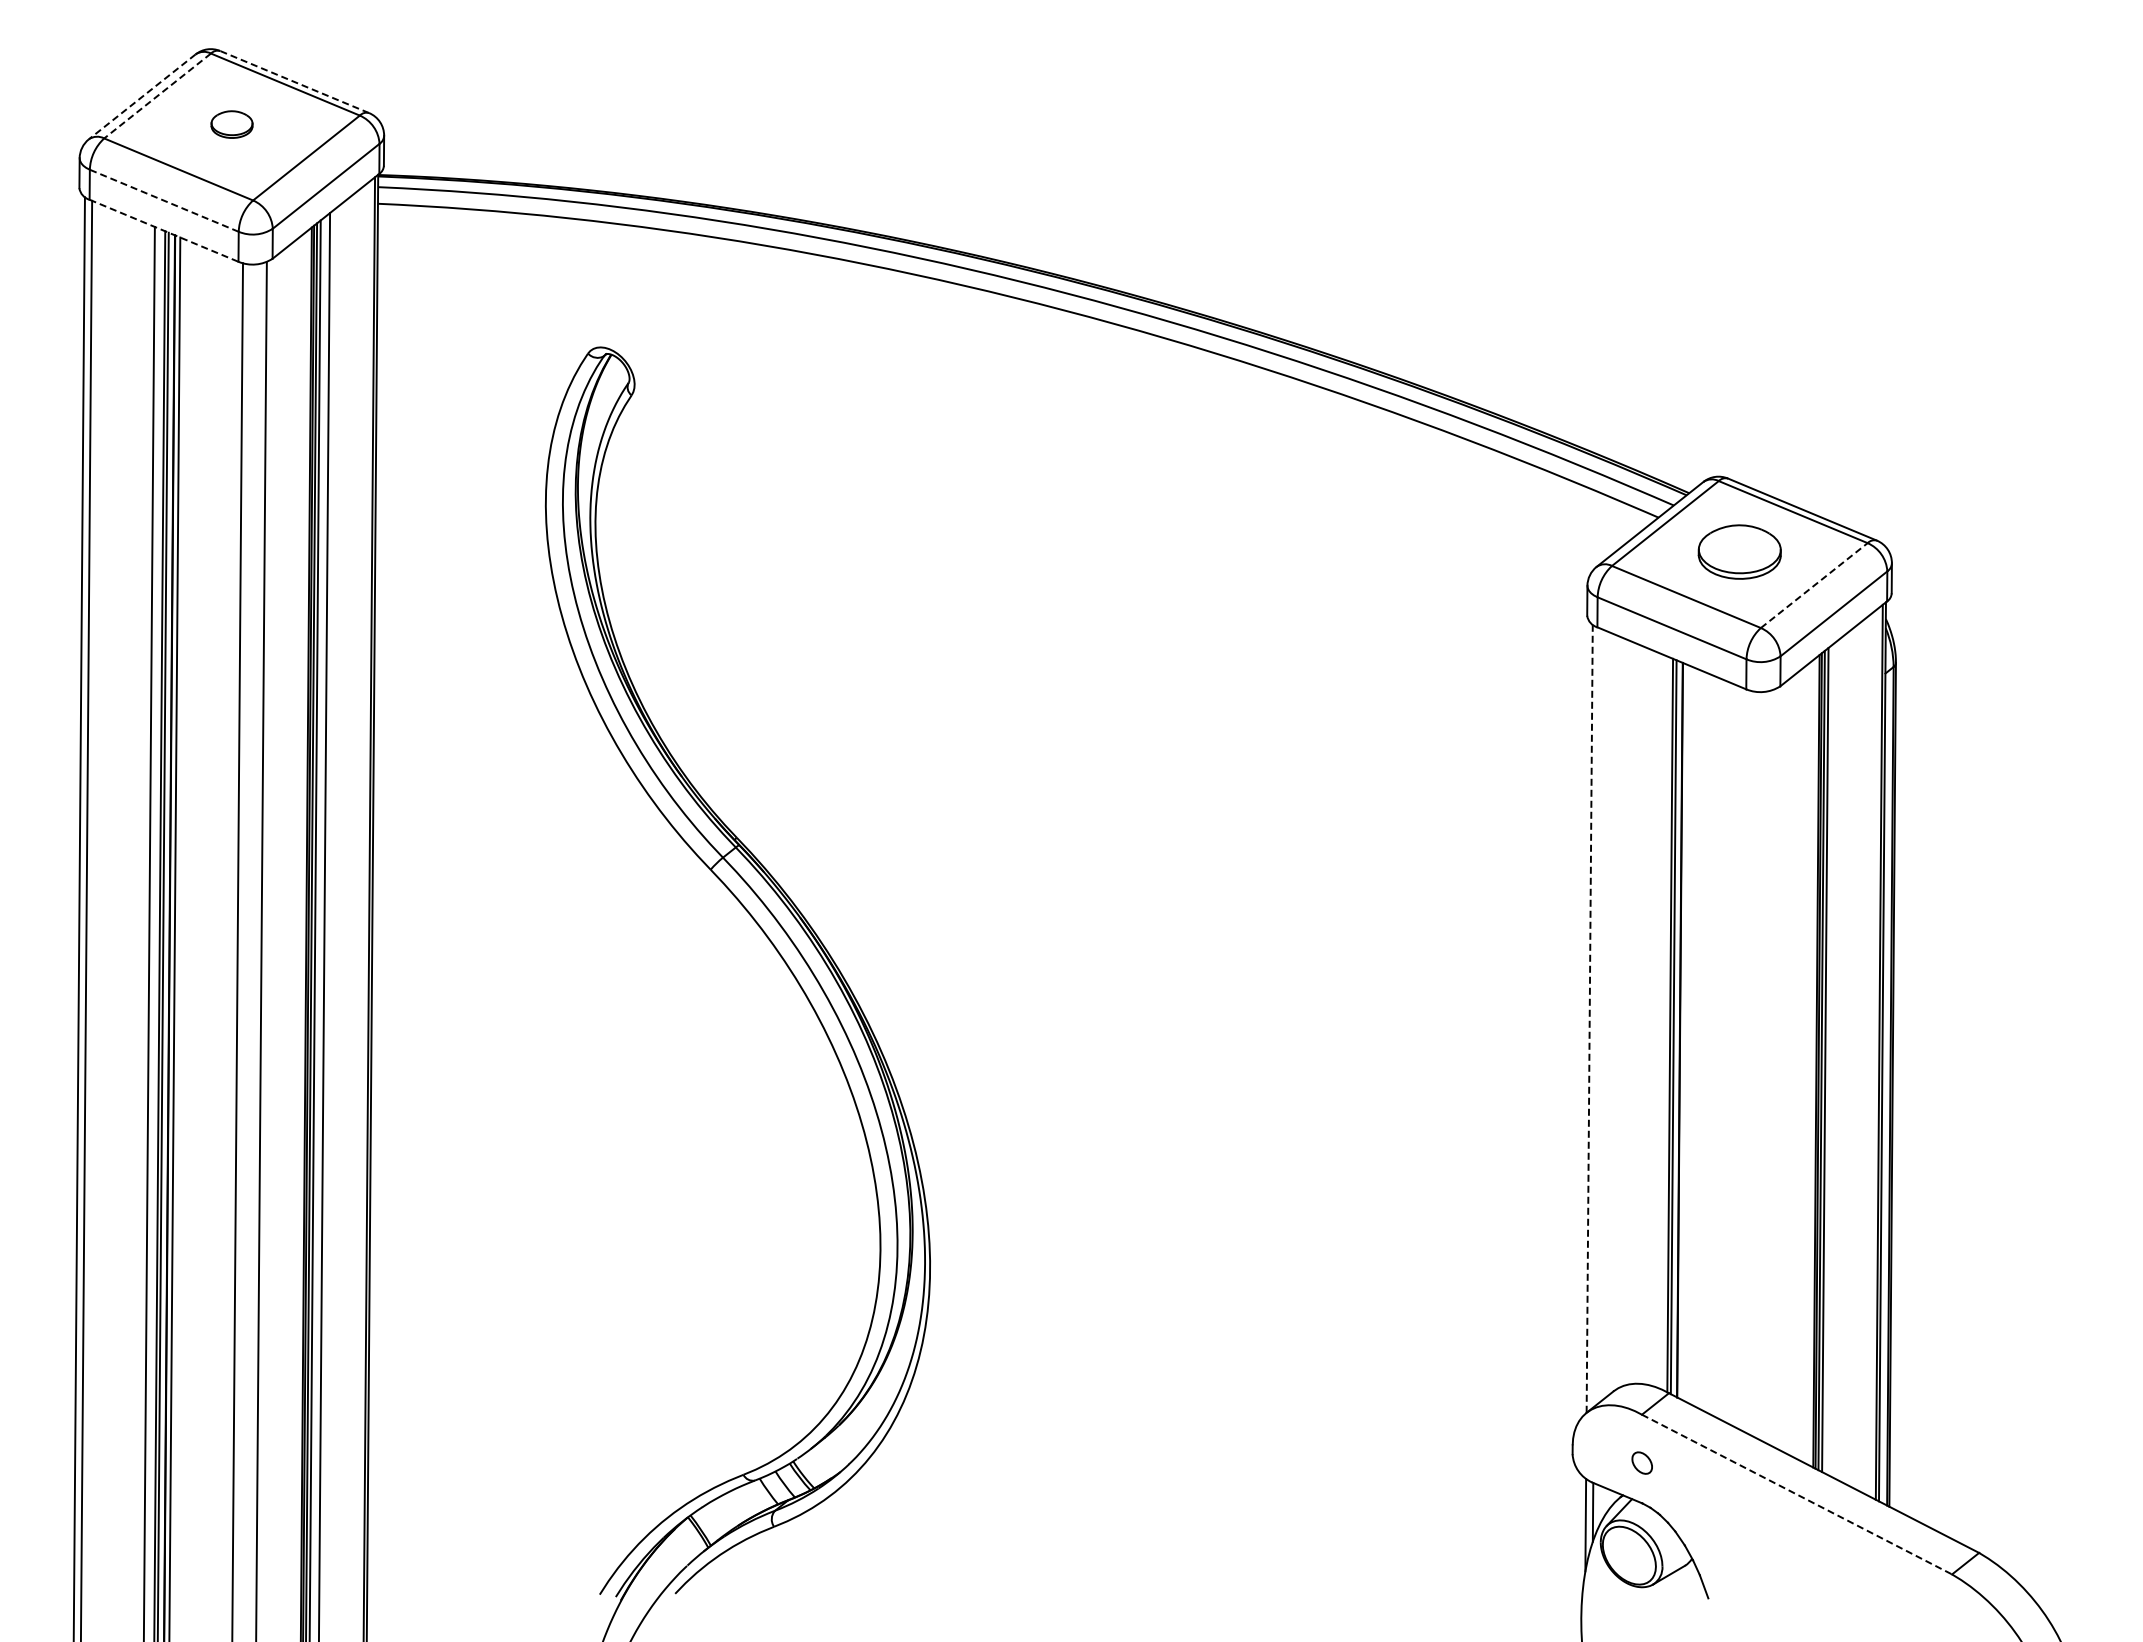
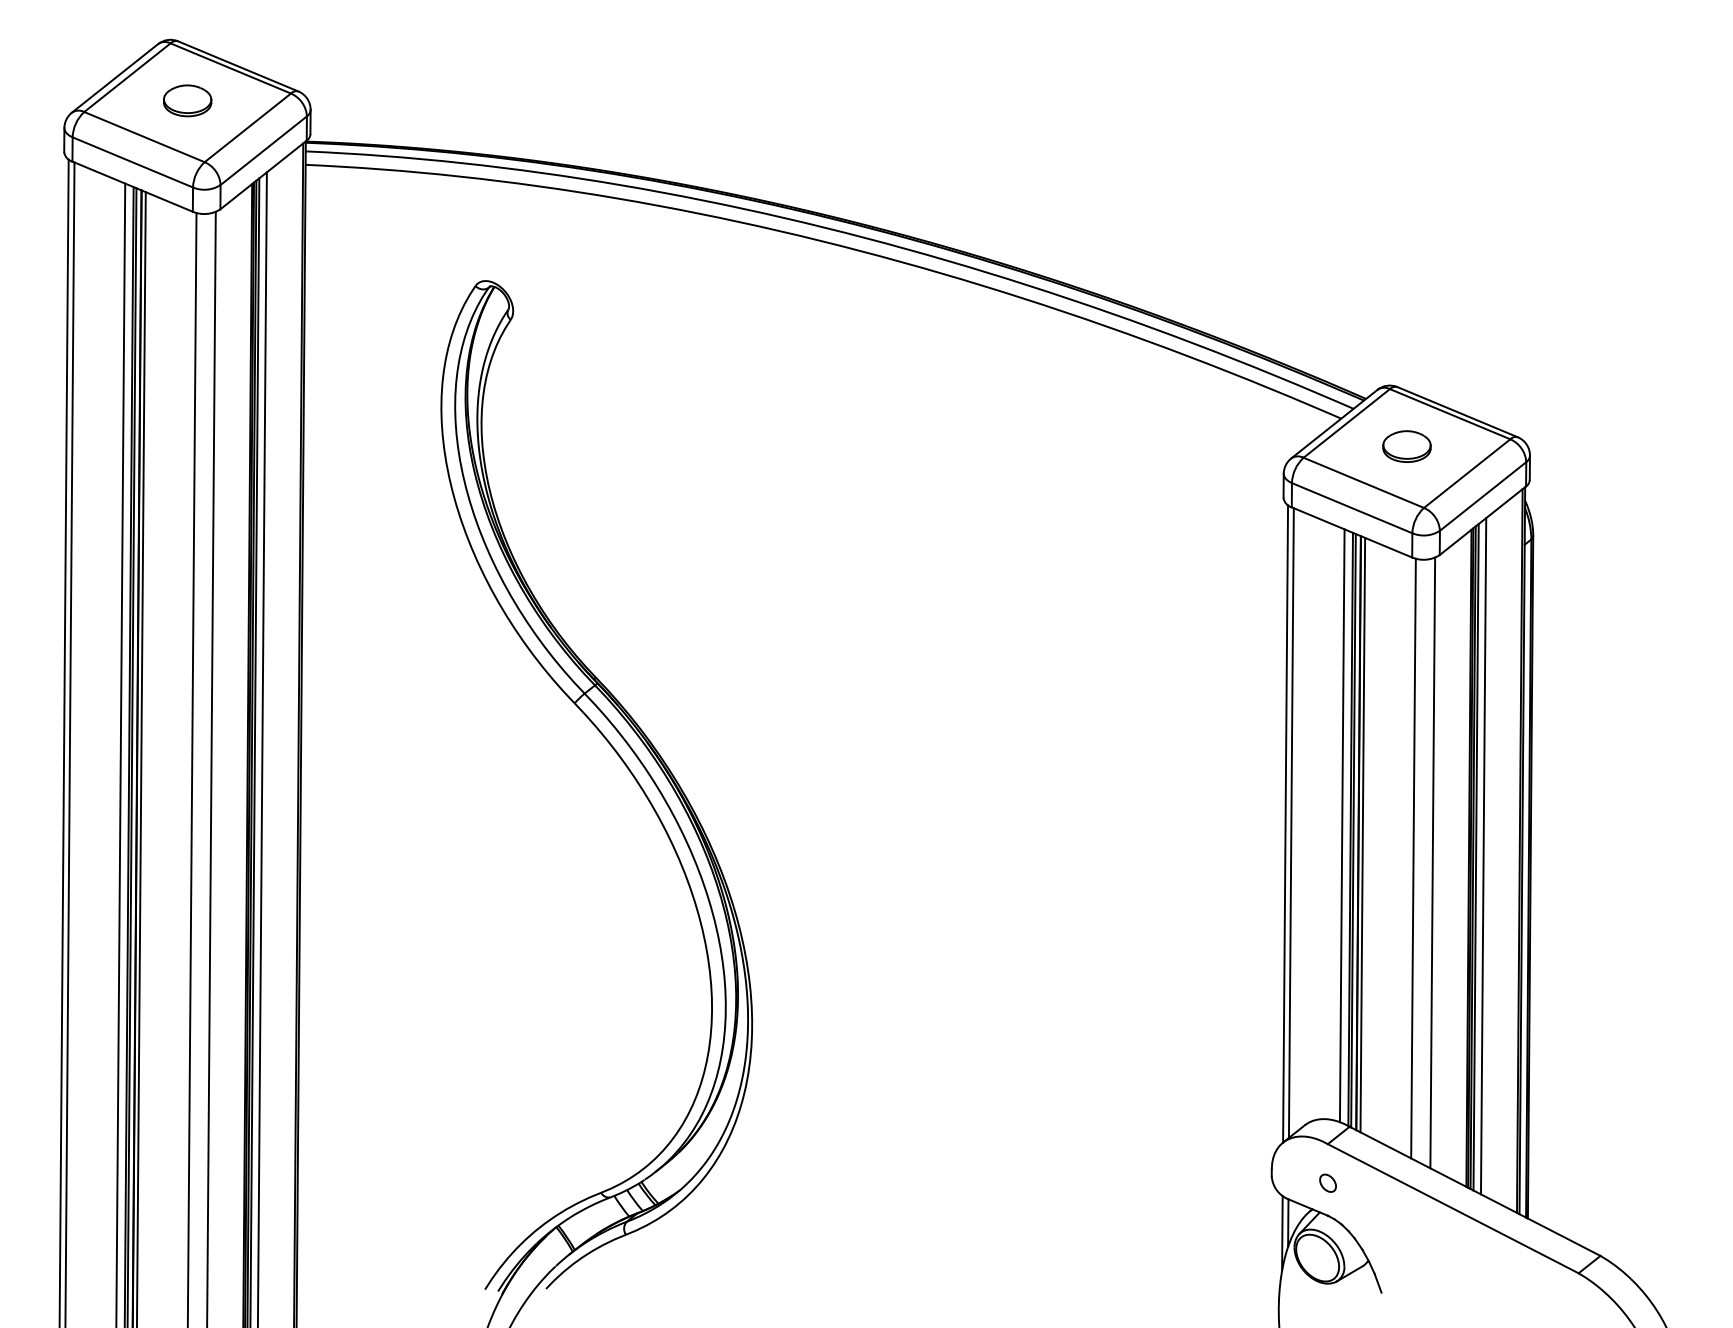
line: (294, 82) -> (238, 66), dashed -> solid
line: (157, 96) -> (127, 78), dashed -> solid
line: (141, 97) -> (114, 78), dashed -> solid
part: (231, 124) -> (187, 100), size x1.43
line: (164, 200) -> (133, 162), dashed -> solid
line: (164, 230) -> (133, 186), dashed -> solid
part: (1739, 552) -> (1406, 446), size x0.71
line: (1814, 585) -> (1467, 473), dashed -> solid
line: (1596, 1017) -> (1291, 822), added
line: (1589, 1019) -> (1285, 824), dashed -> solid
line: (1659, 1020) -> (1342, 825), added
line: (1685, 1032) -> (1363, 835), added
line: (1834, 1058) -> (1483, 856), added
line: (1747, 1061) -> (1413, 858), added
line: (1771, 1066) -> (1432, 862), added
line: (1797, 1494) -> (1453, 1208), dashed -> solid

